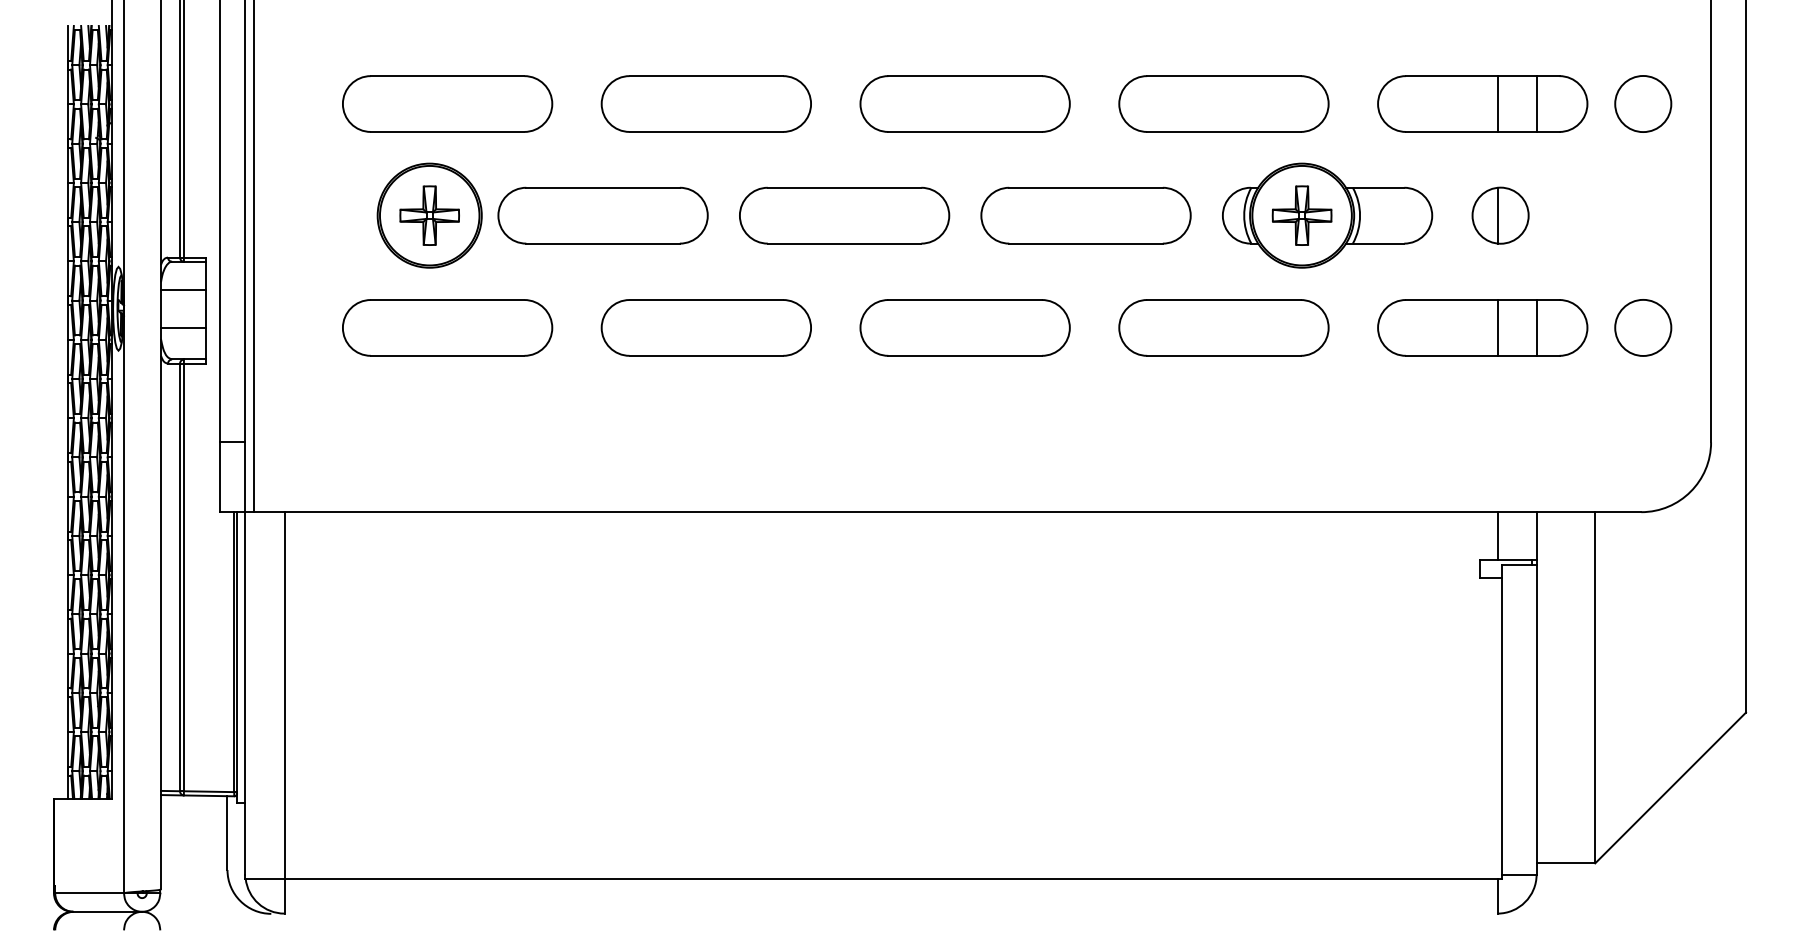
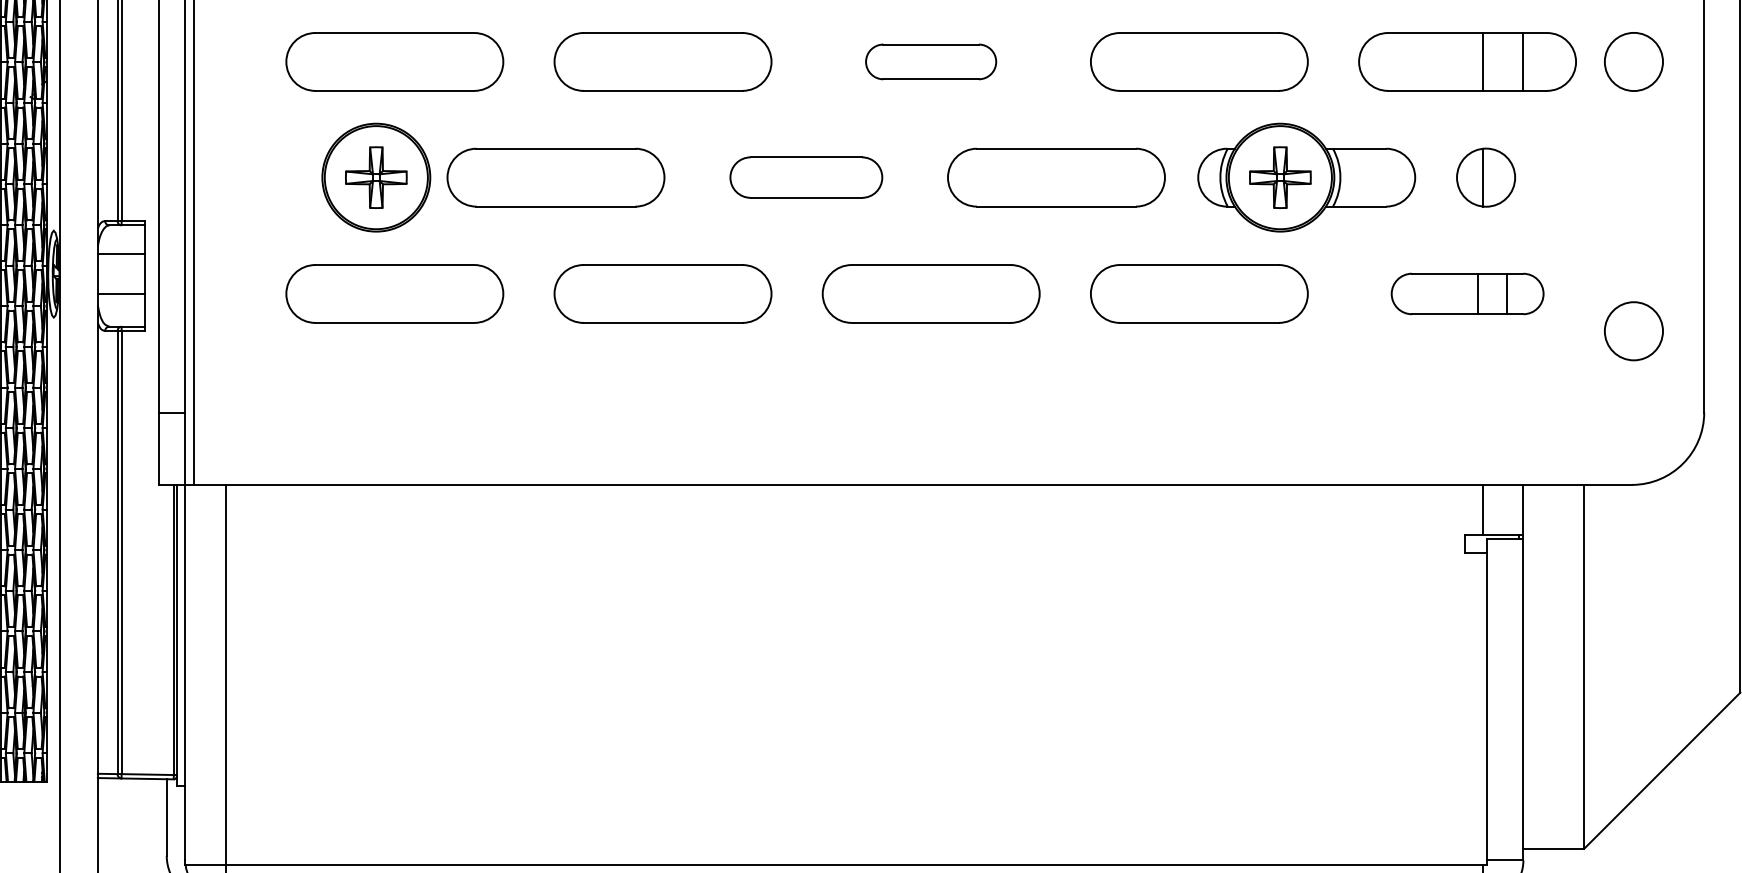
part: (964, 103) -> (930, 61), size x0.6
part: (844, 215) -> (806, 177), size x0.7
part: (1482, 327) -> (1467, 293), size x0.7
circle: (1643, 327) -> (1634, 330), moved

